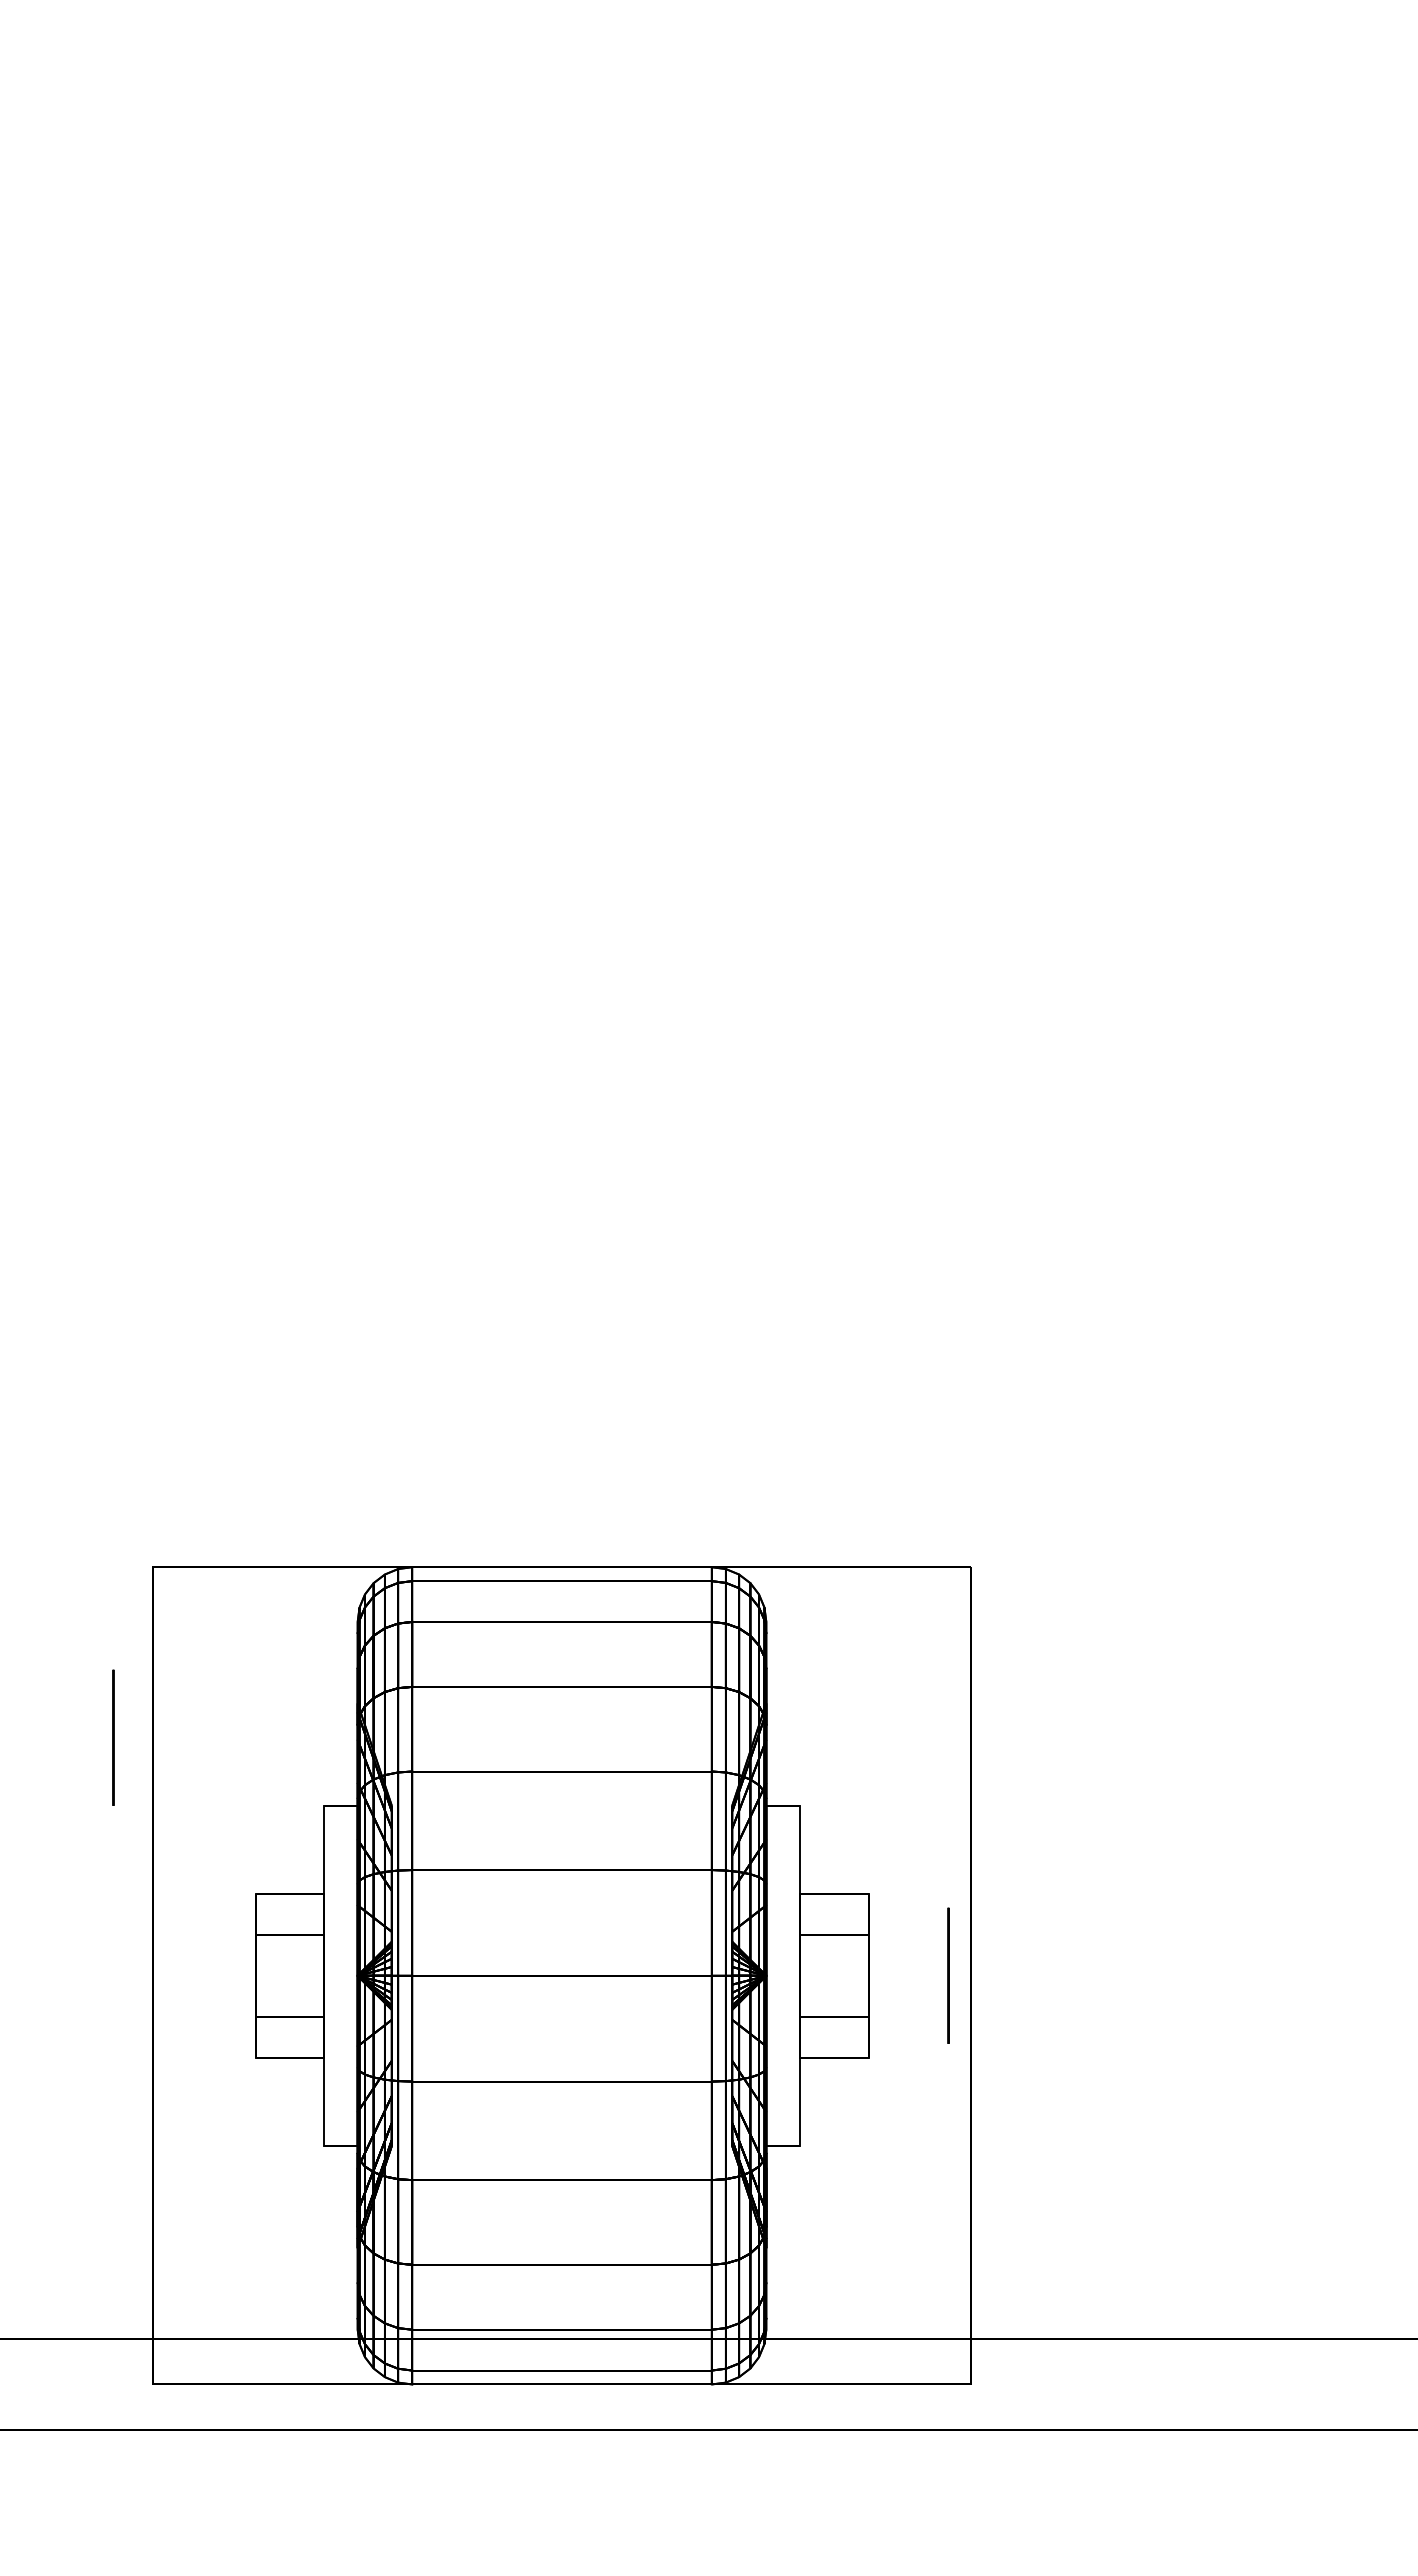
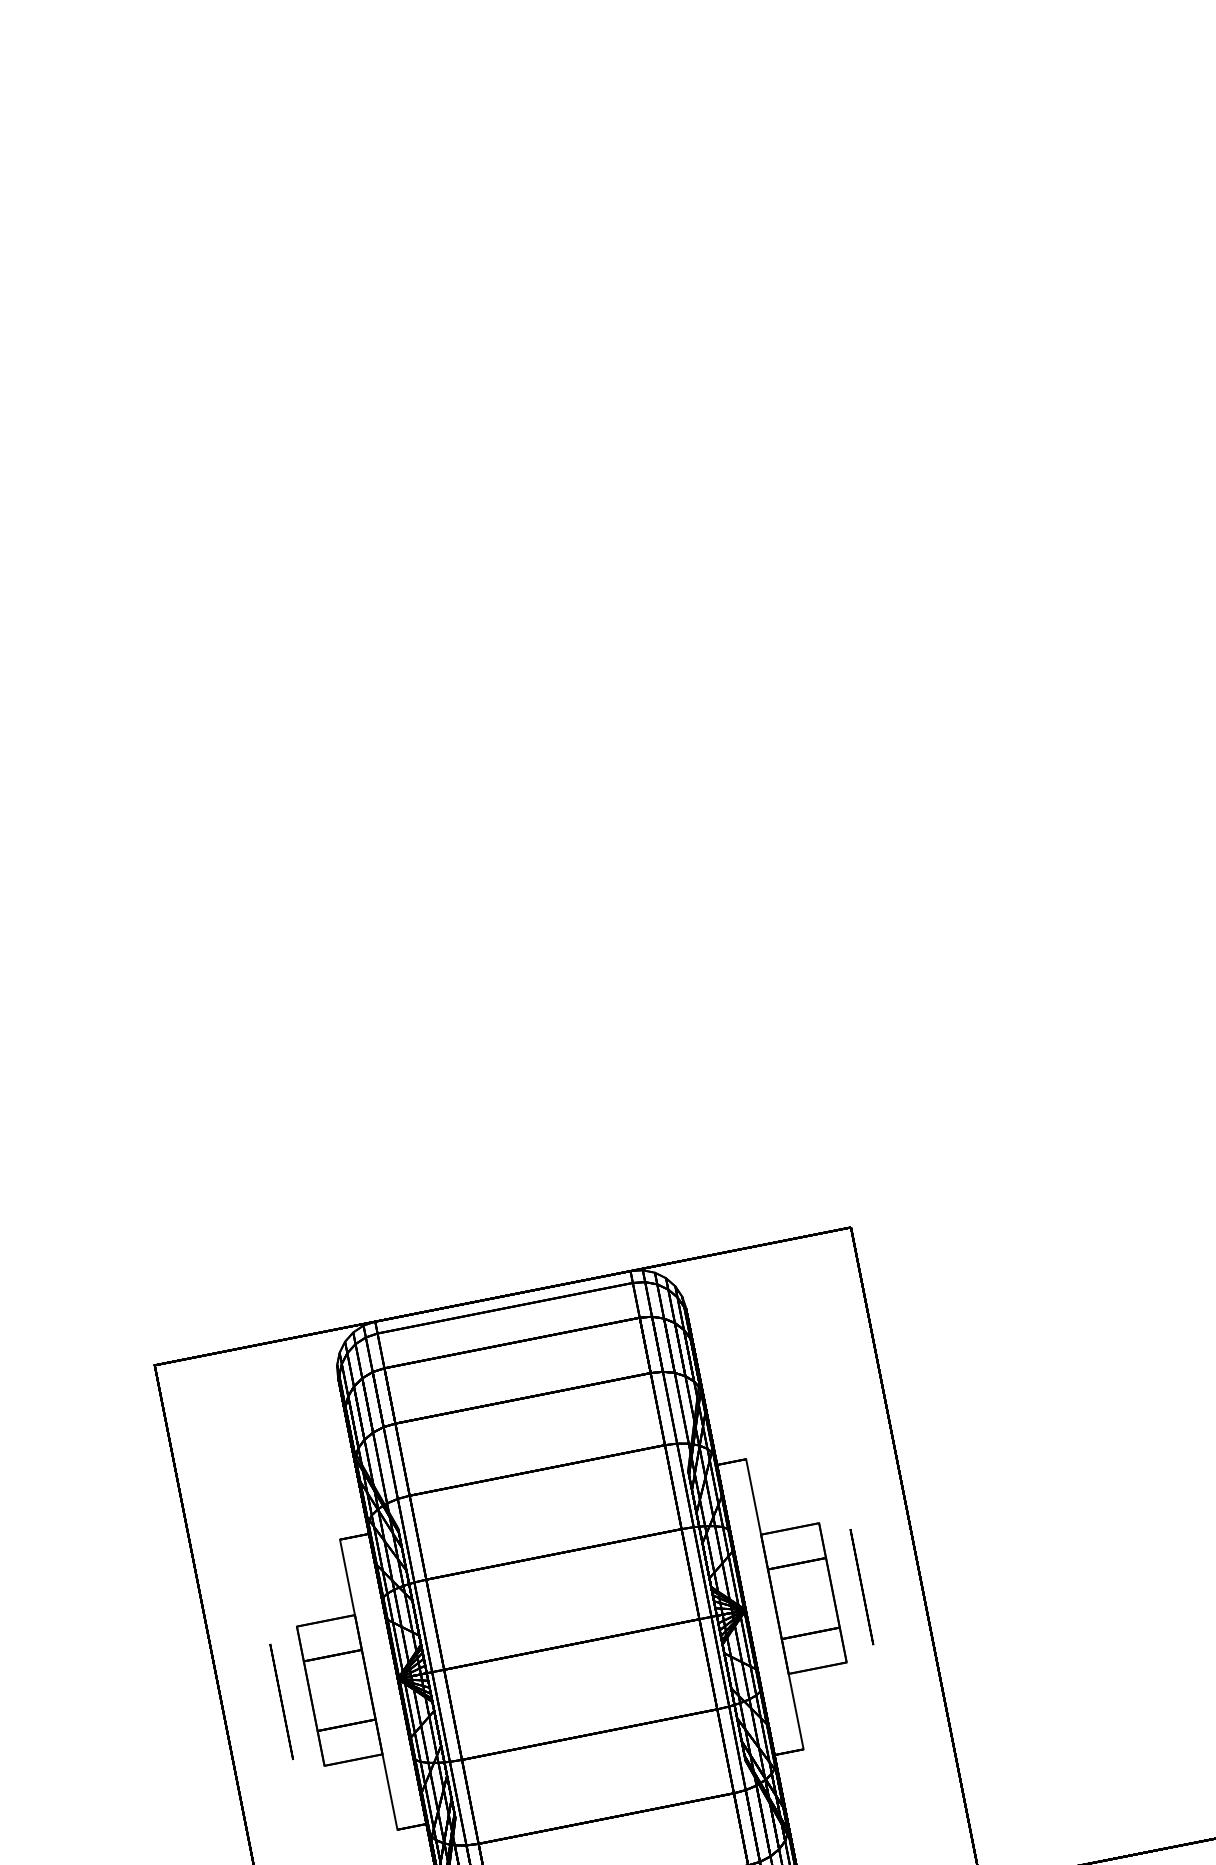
circle: (113, 1737) -> (281, 1701), moved
circle: (948, 1975) -> (861, 1586), moved

